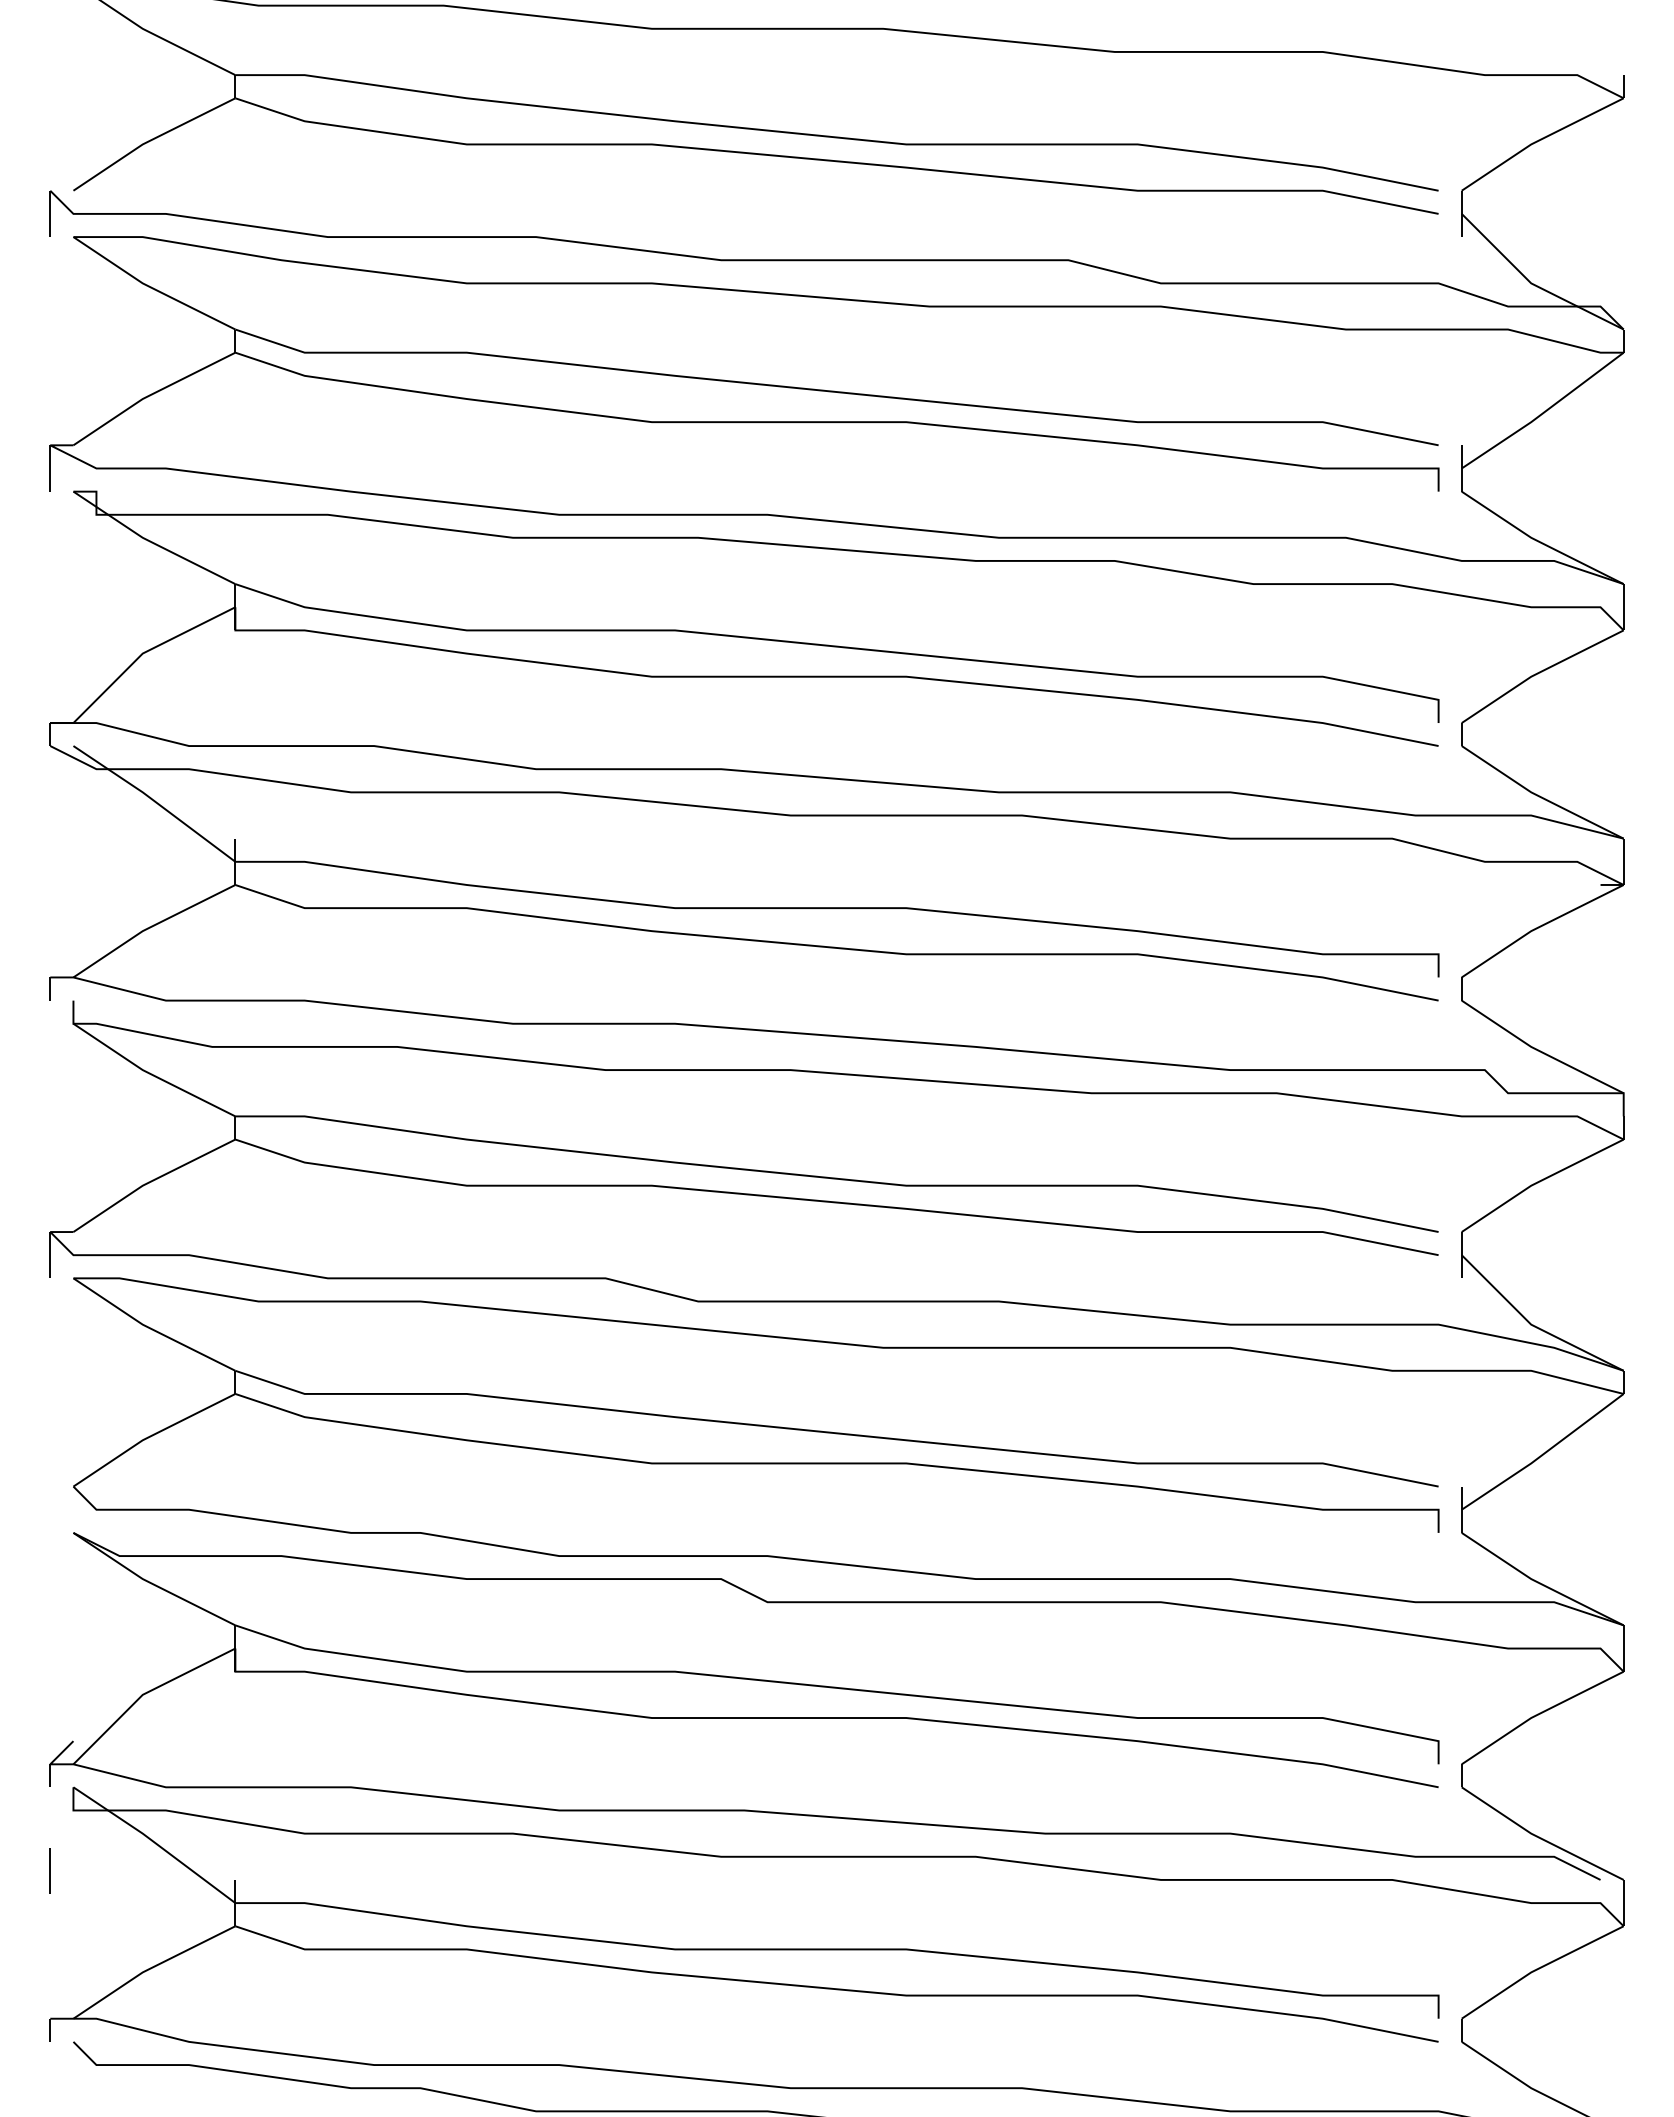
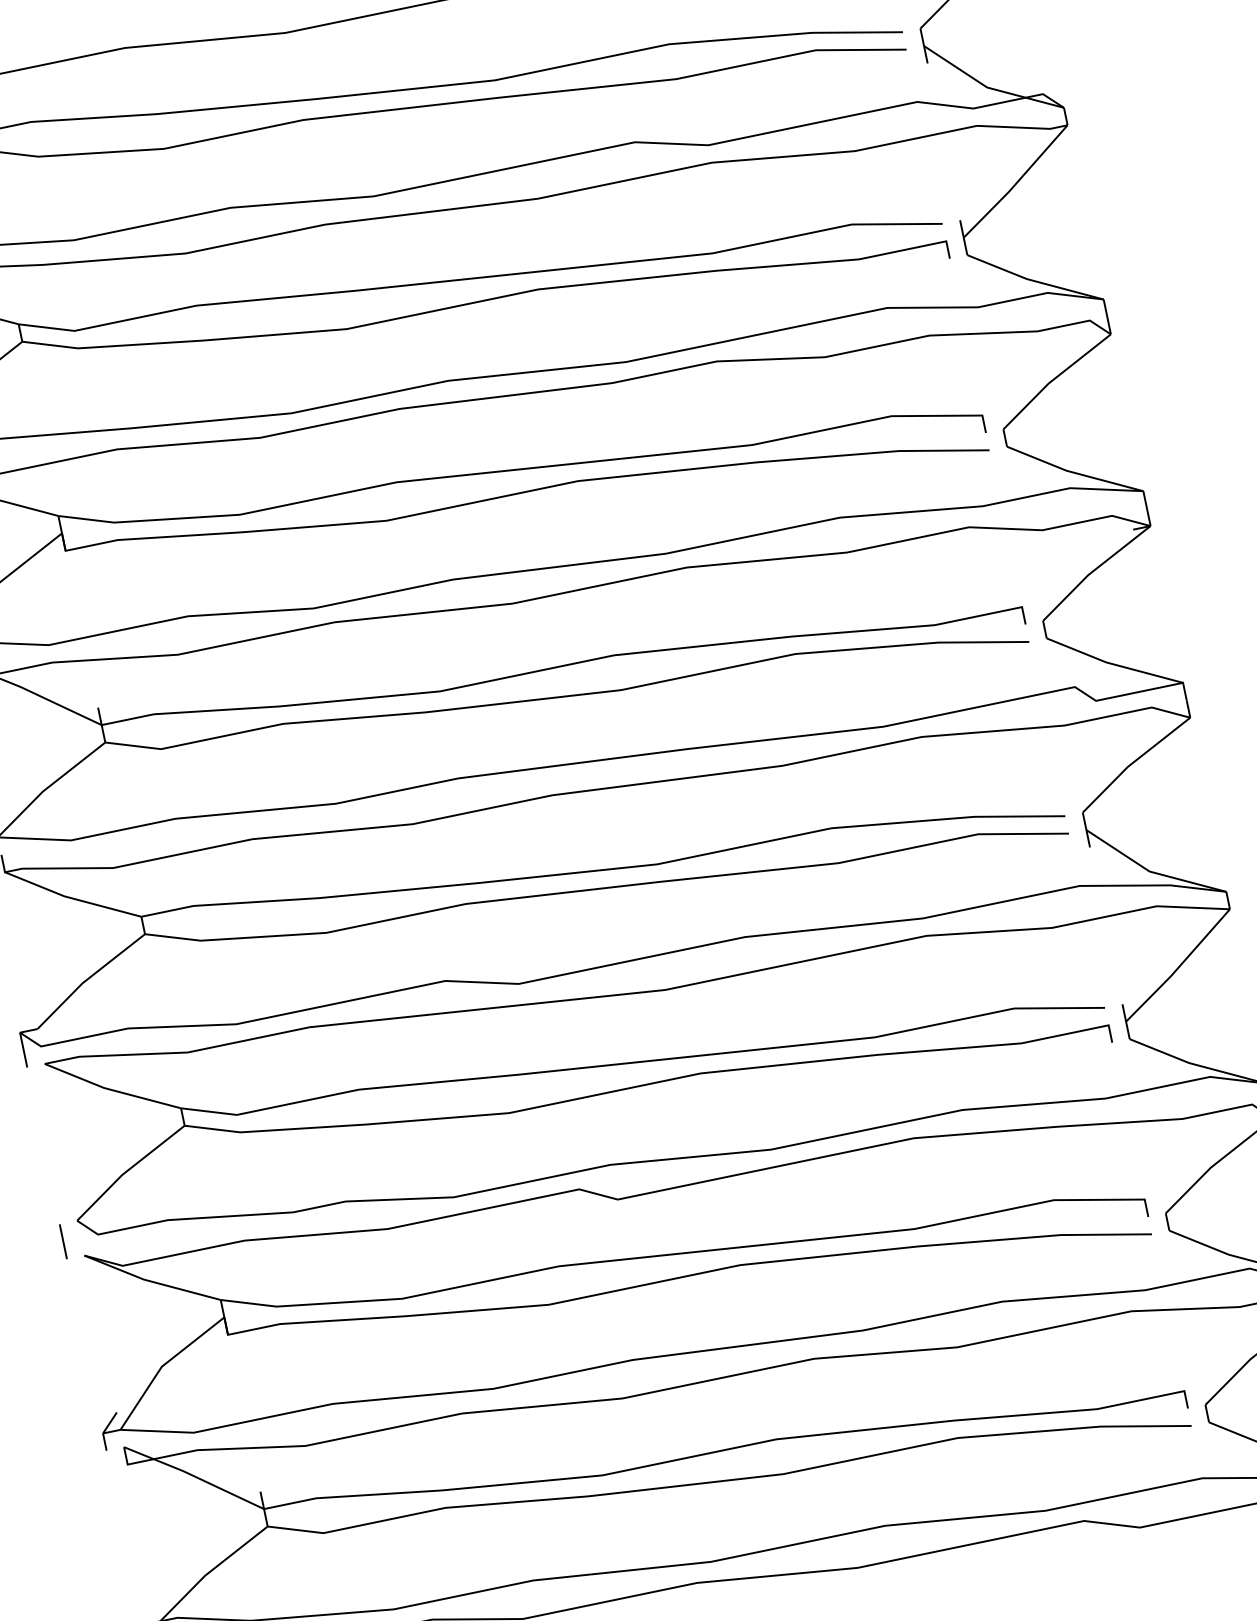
line: (49, 1870) -> (62, 1241), moved

